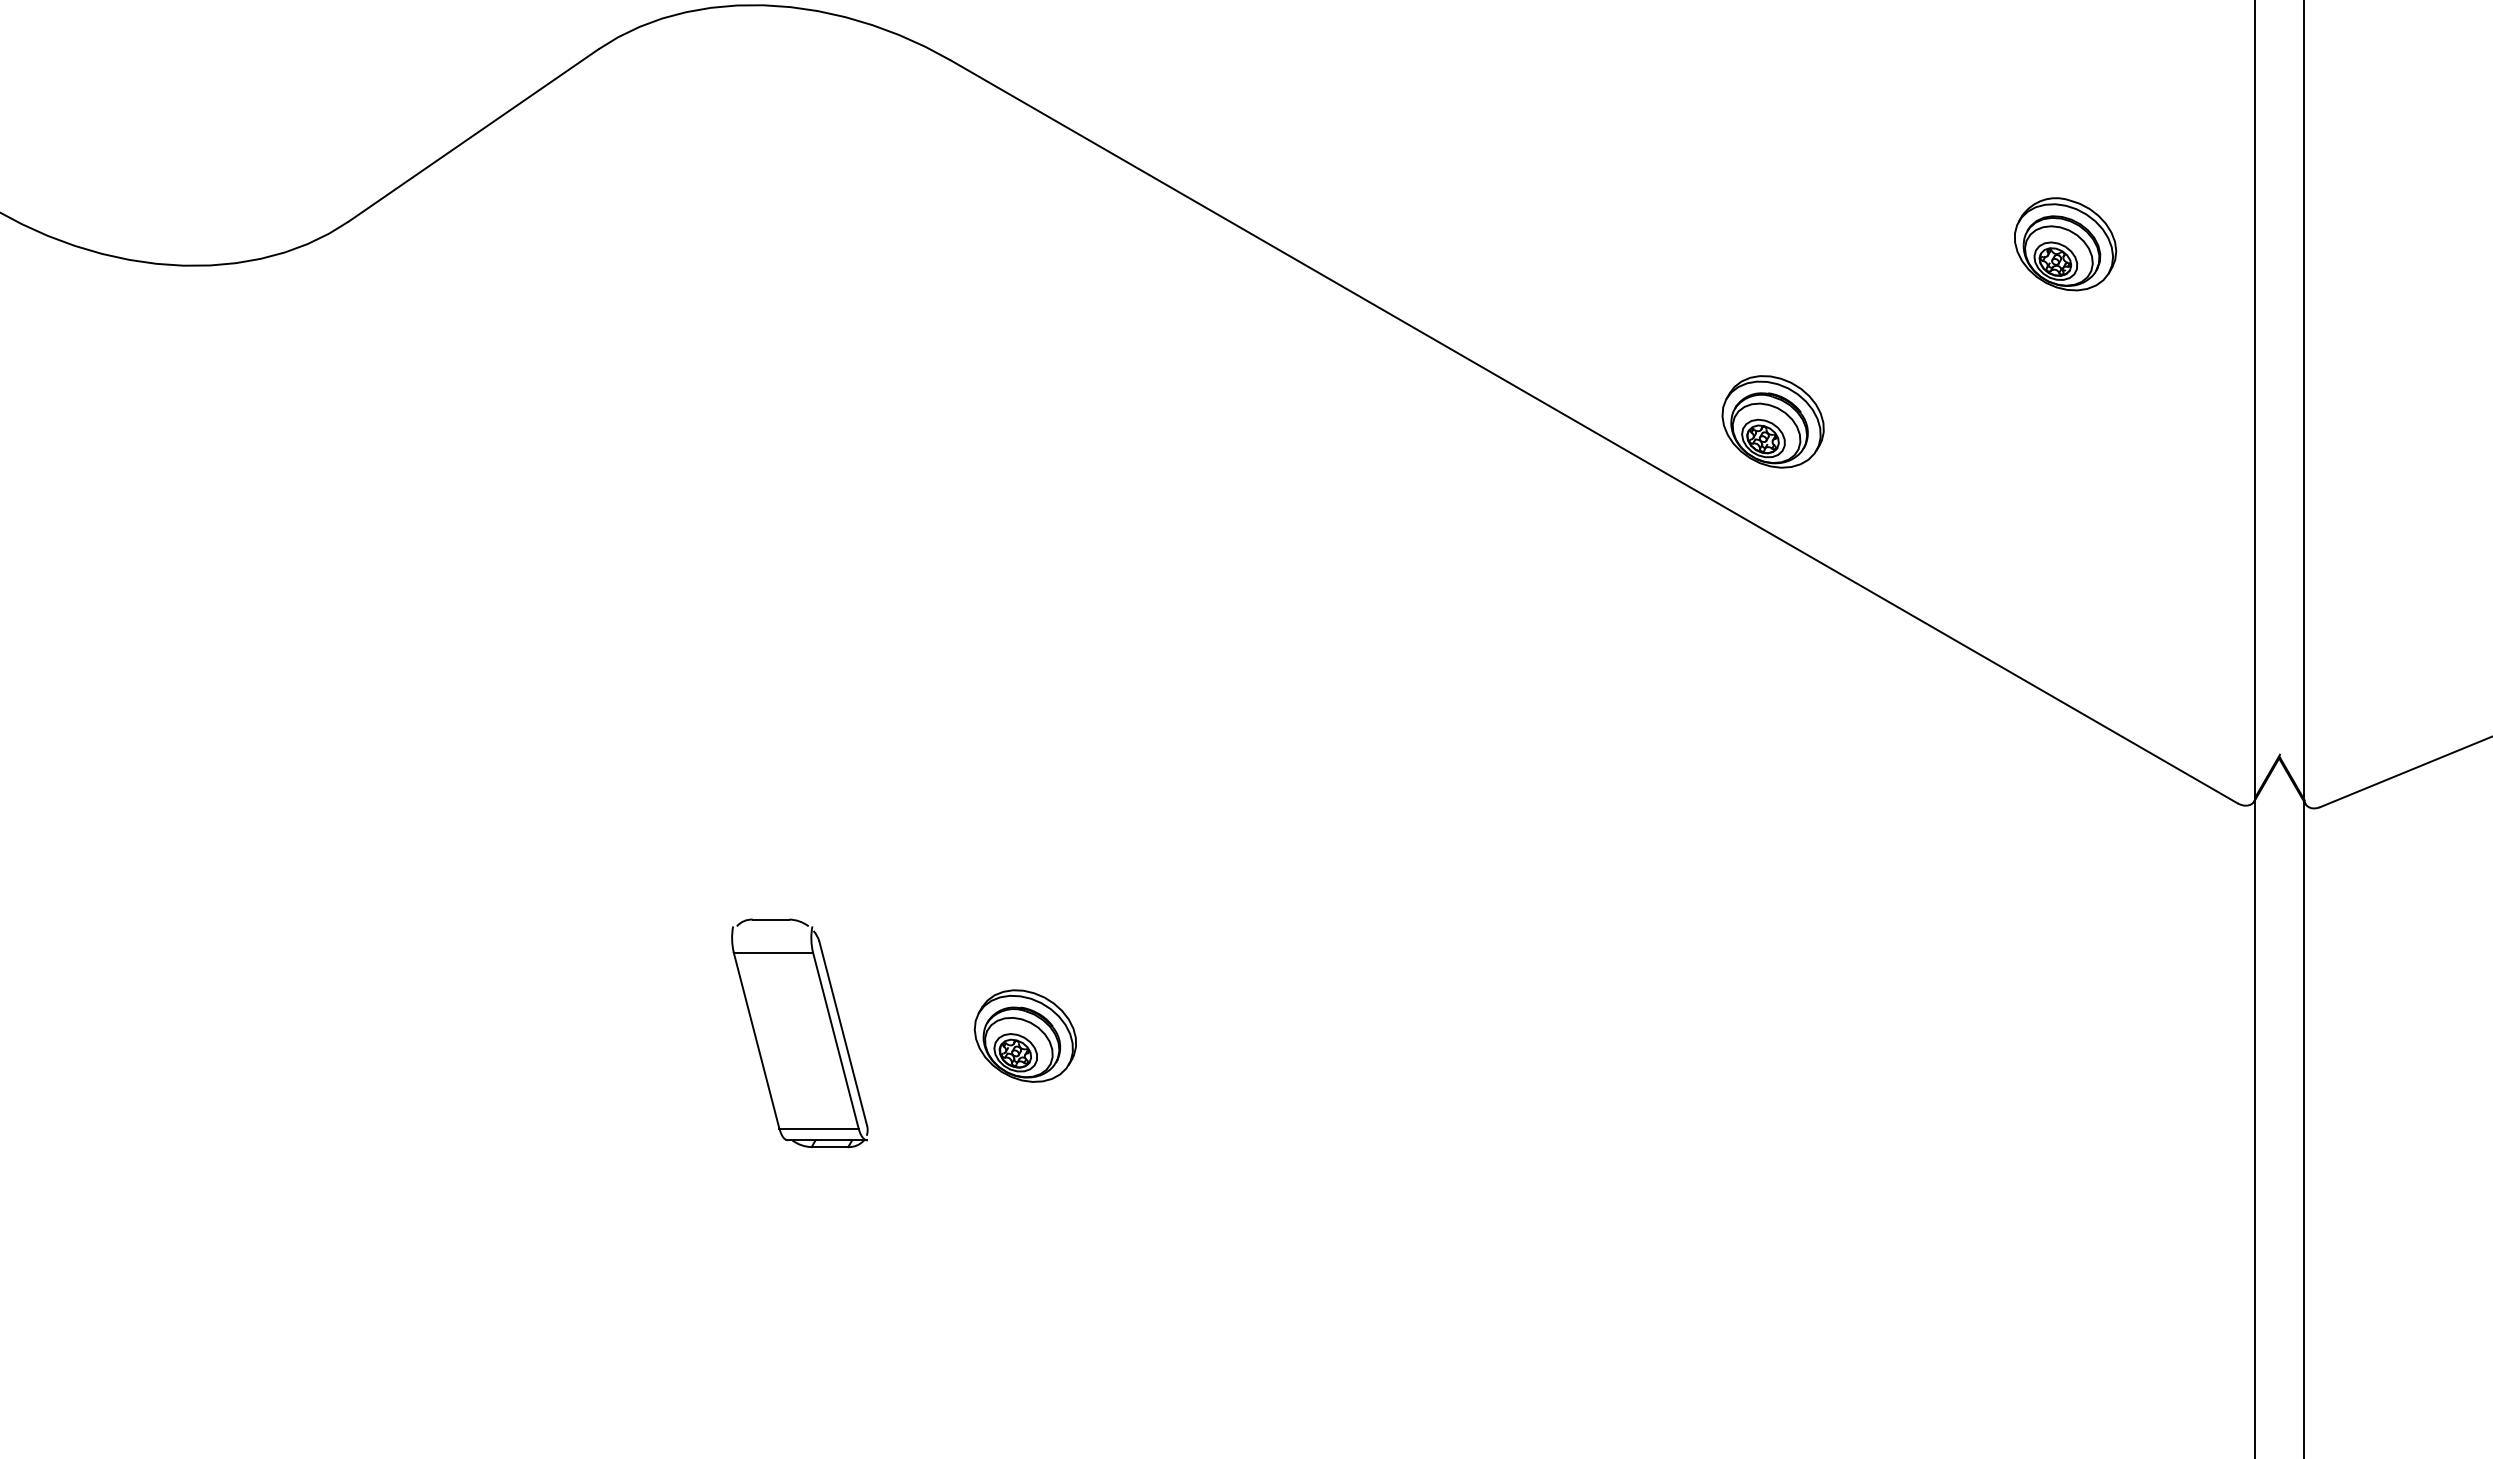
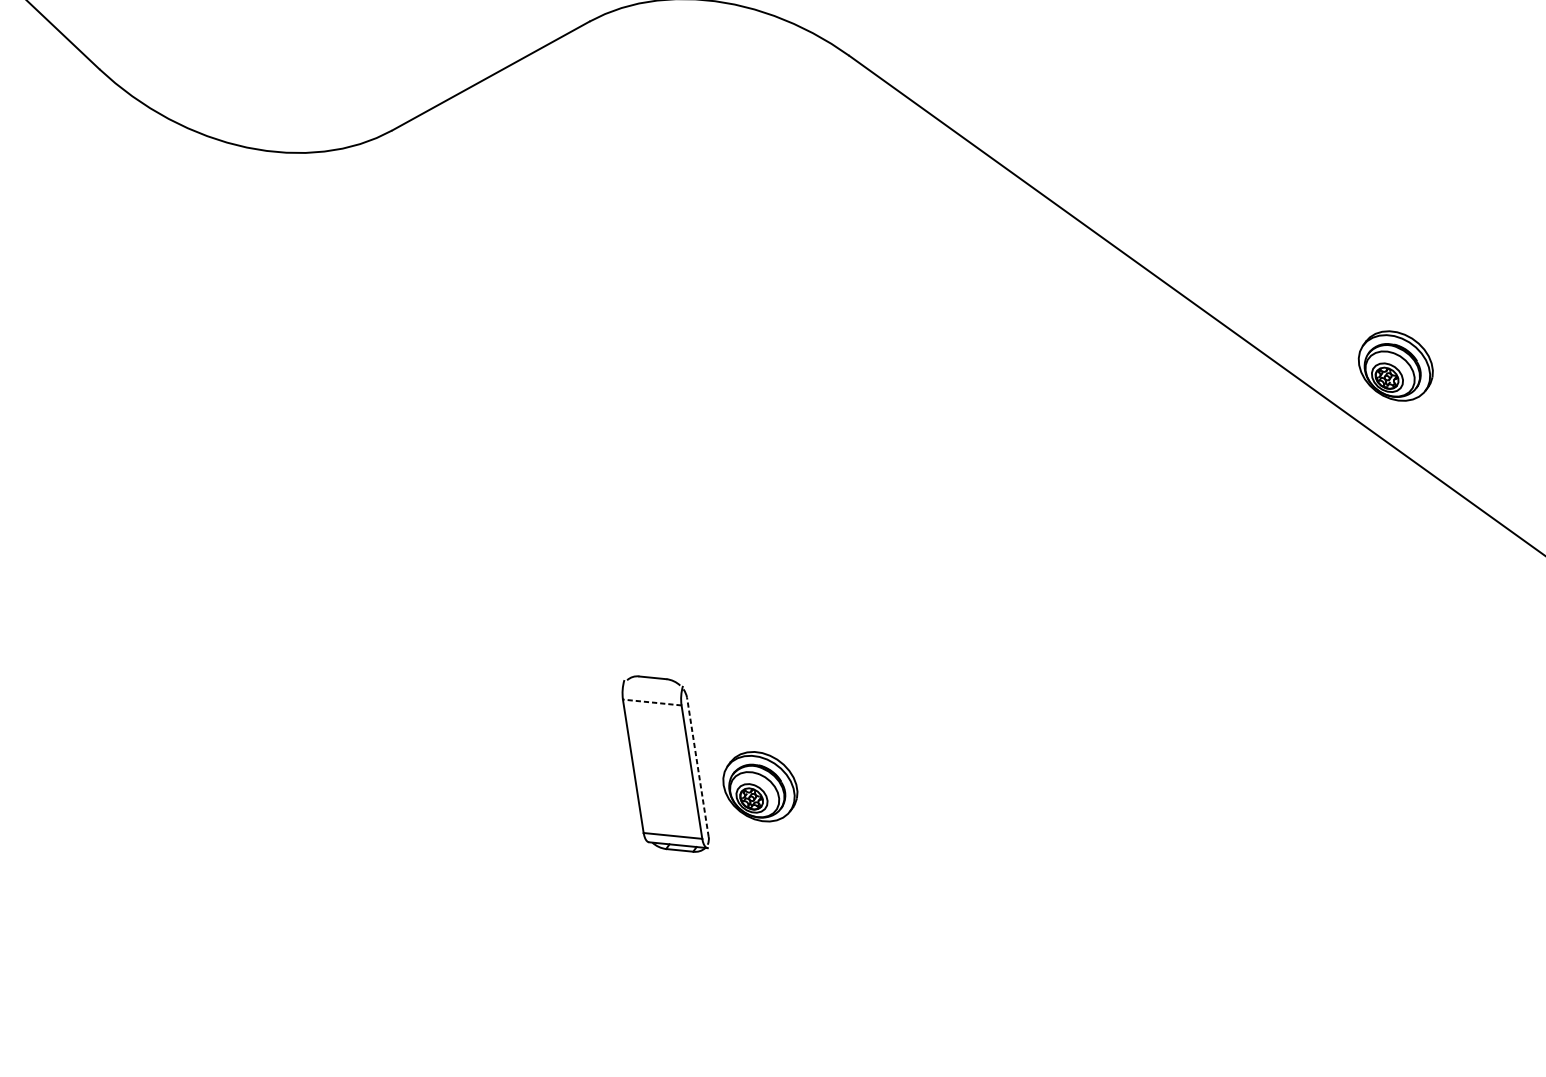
part: (1772, 421) -> (1395, 365), moved
line: (773, 952) -> (652, 702), solid -> dashed
line: (843, 1033) -> (698, 767), solid -> dashed
part: (1024, 1035) -> (759, 786), moved

